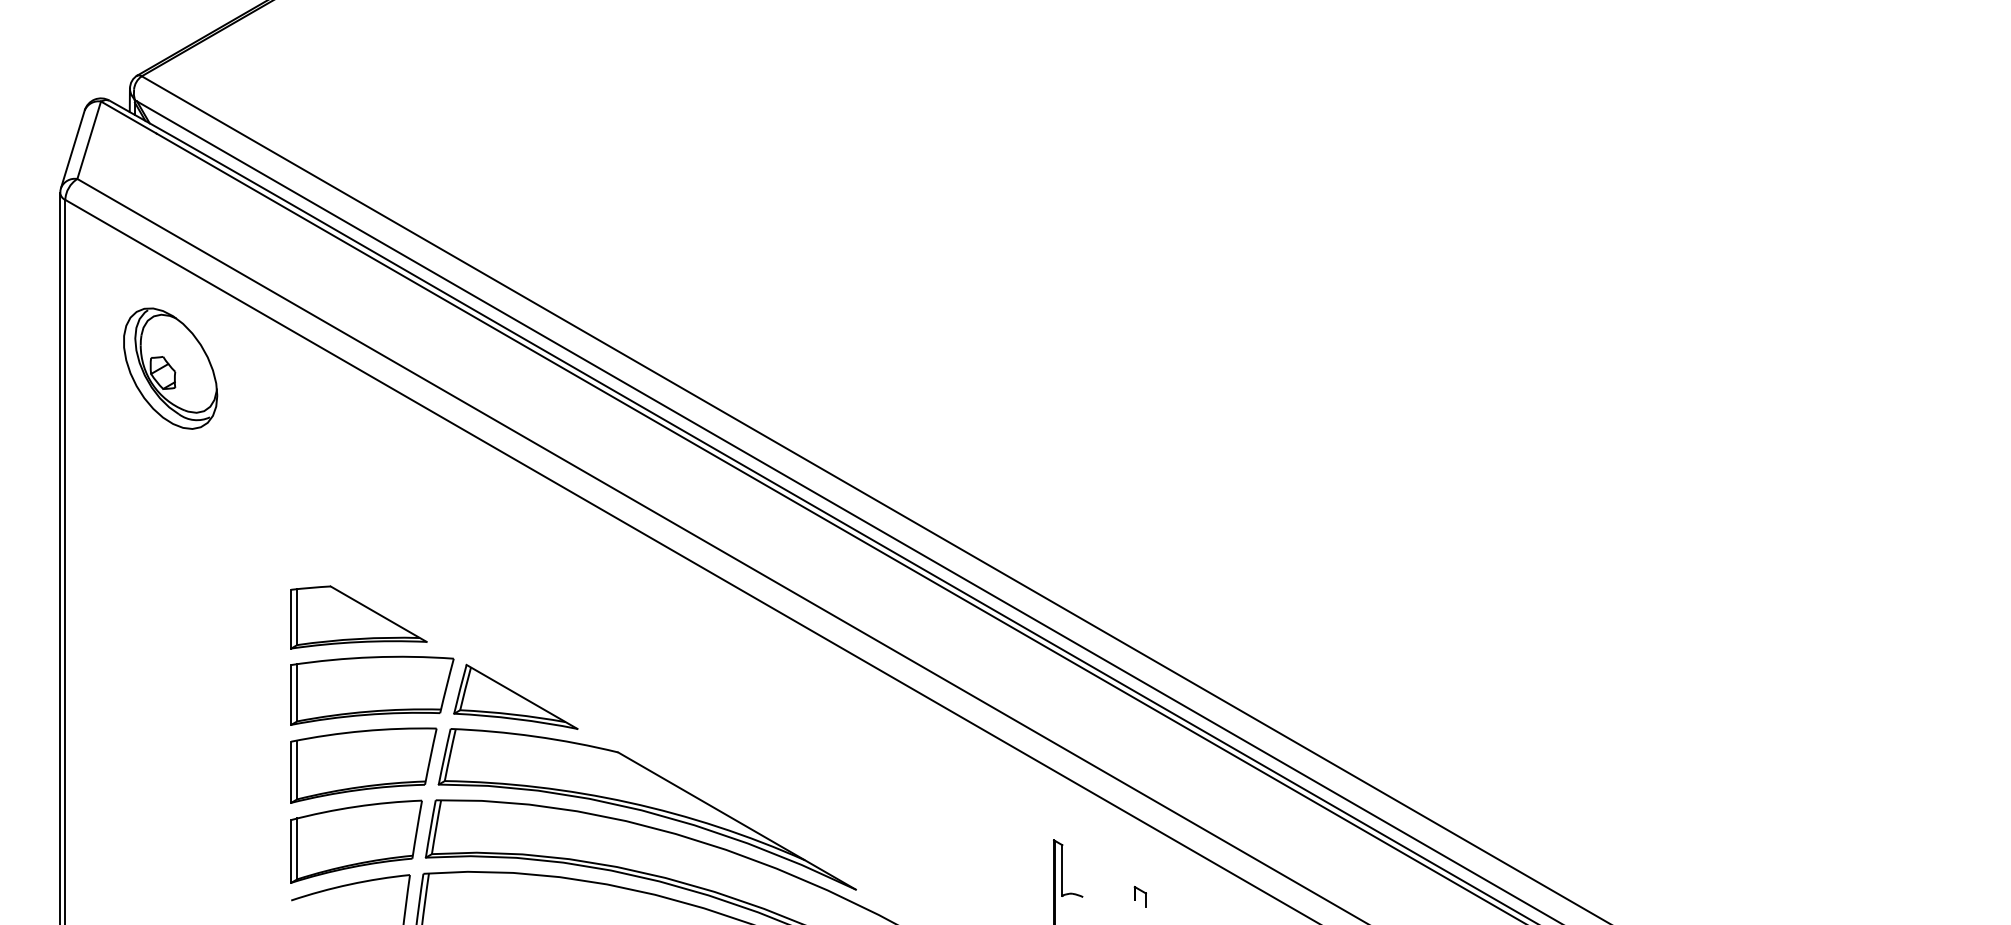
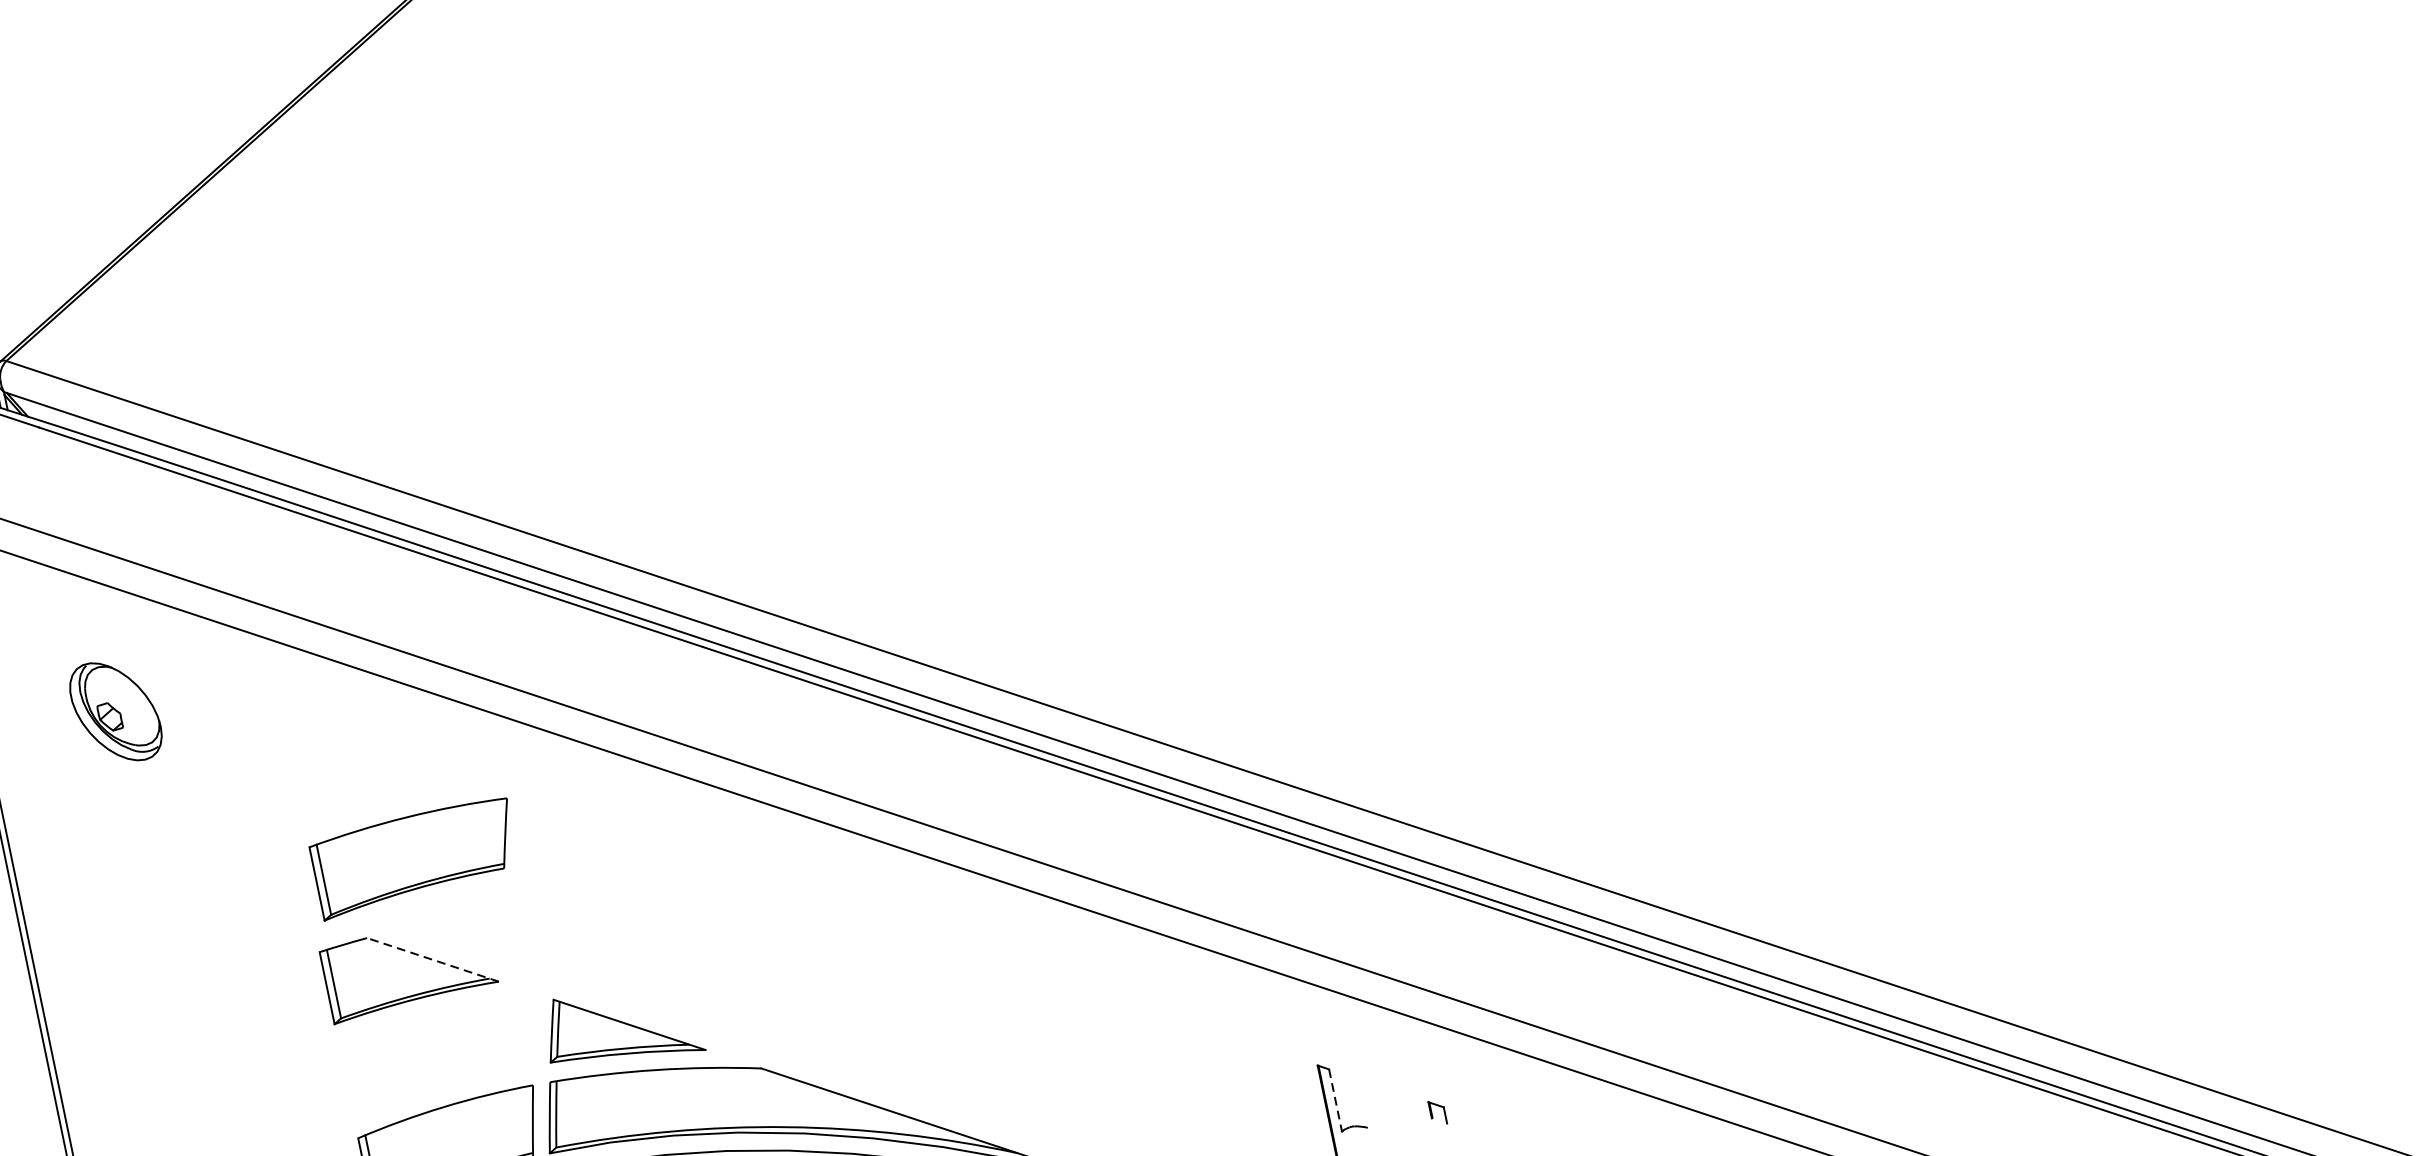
part: (170, 368) -> (115, 711), size x0.7
line: (378, 613) -> (432, 959), solid -> dashed
part: (372, 690) -> (415, 857), moved
line: (1062, 871) -> (1335, 1101), solid -> dashed

